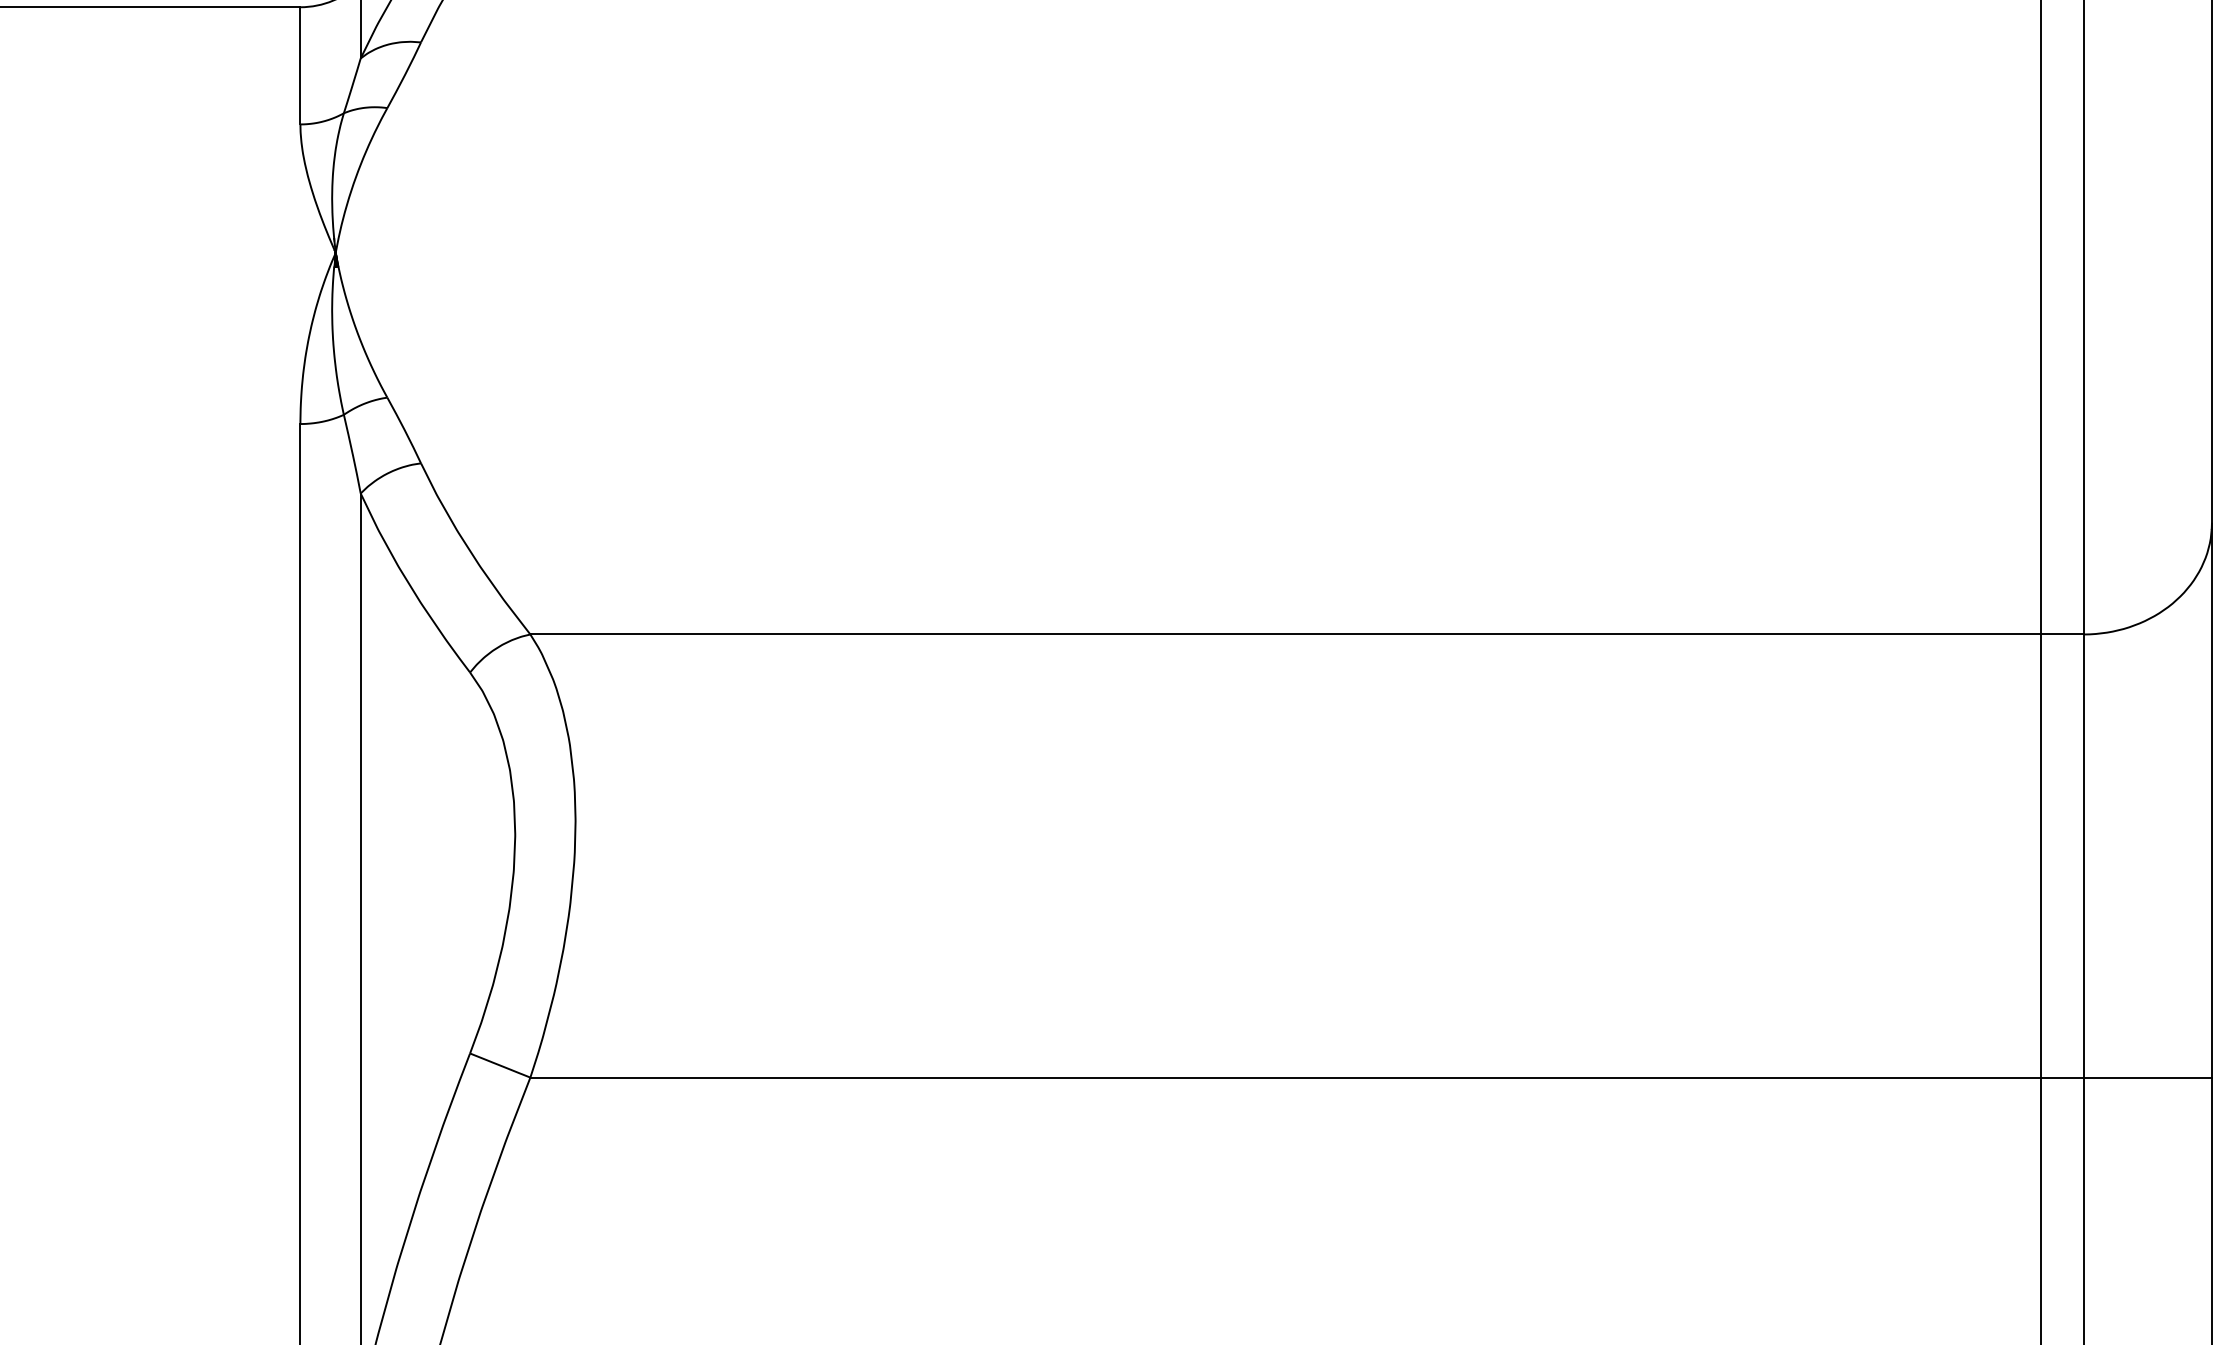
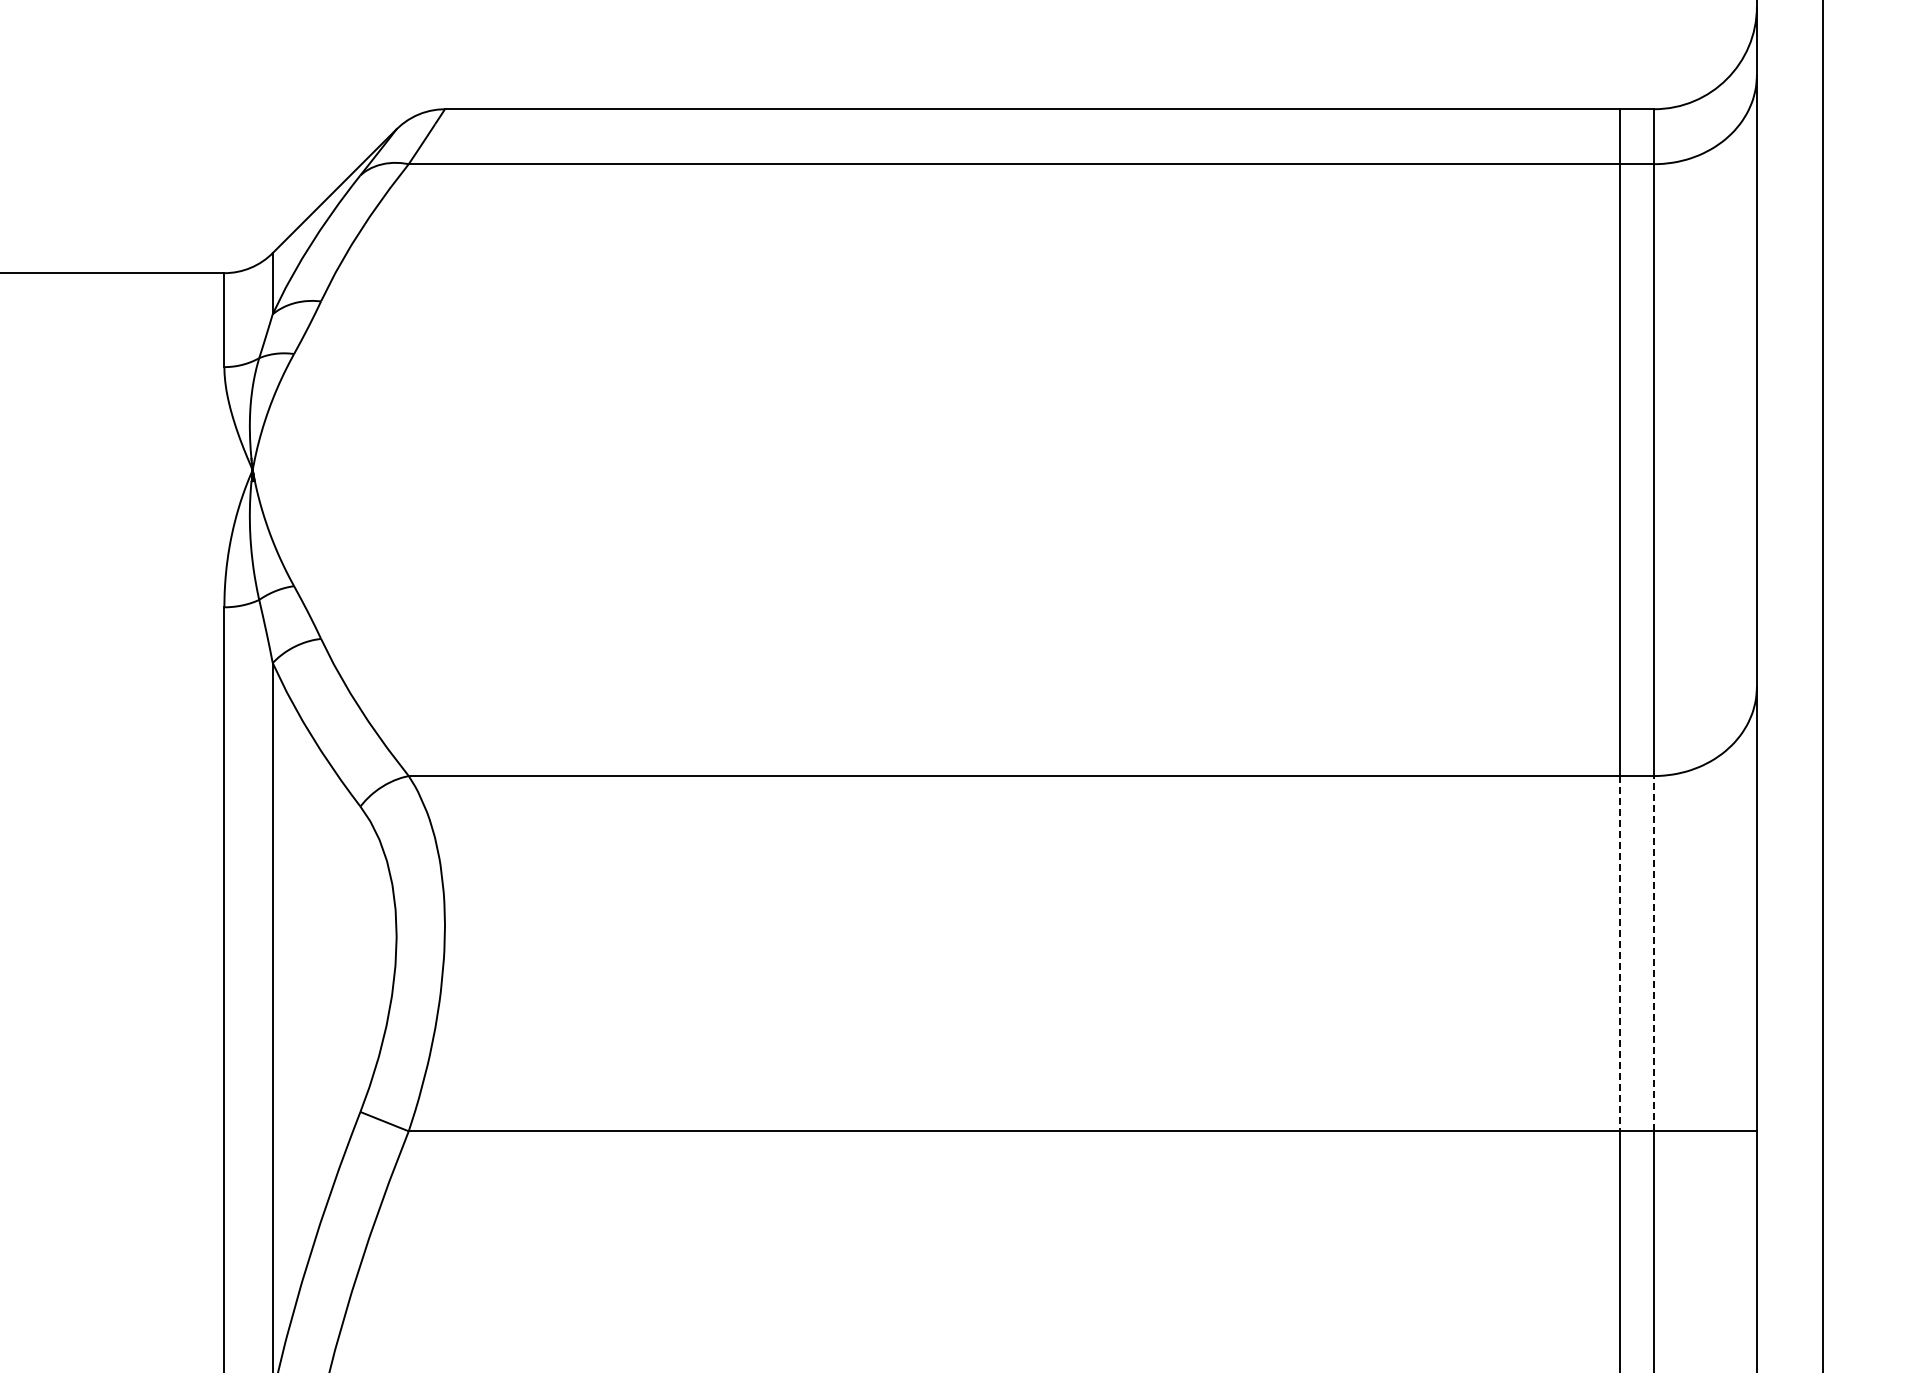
line: (2041, 855) -> (1620, 953), solid -> dashed
line: (2084, 855) -> (1654, 953), solid -> dashed

